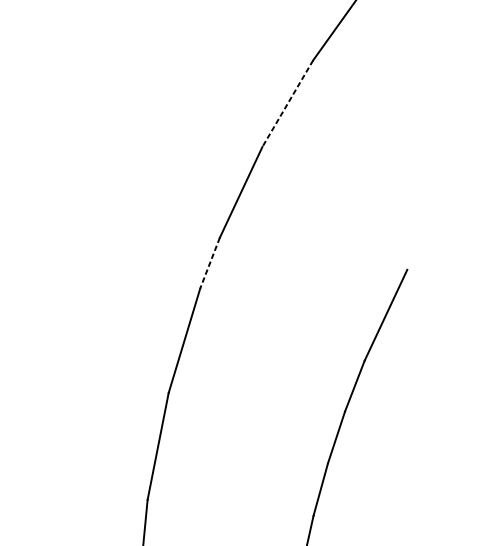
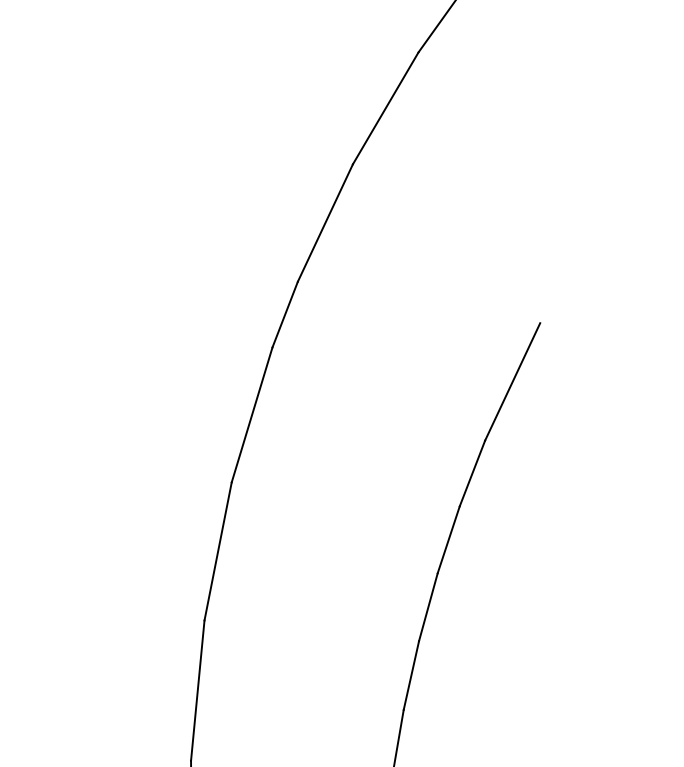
line: (287, 103) -> (385, 108), dashed -> solid
line: (209, 263) -> (284, 315), dashed -> solid

